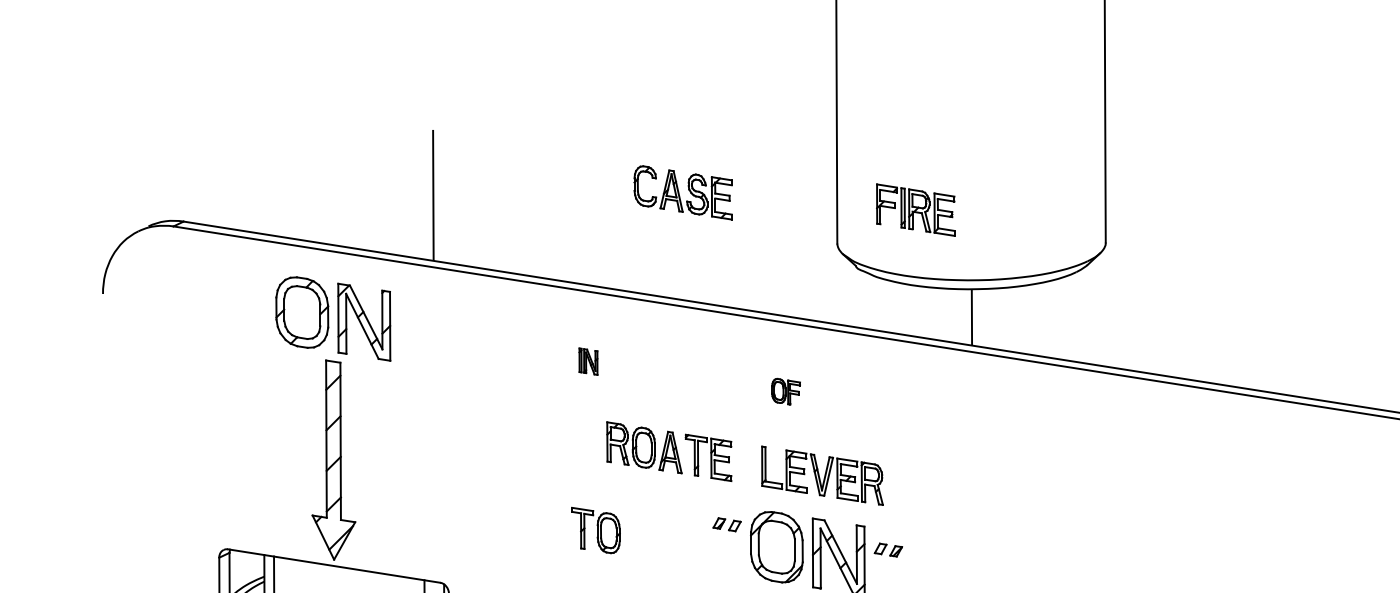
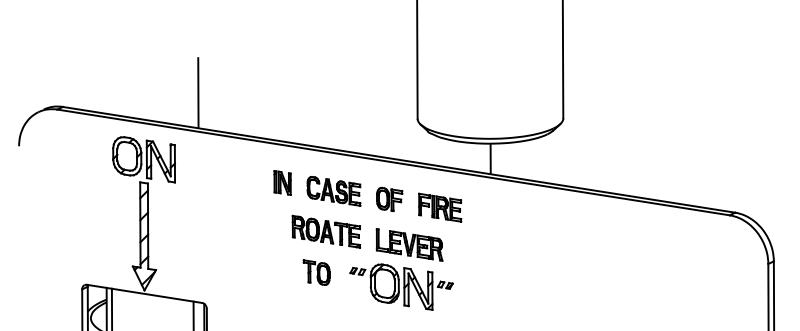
part: (682, 193) -> (333, 191), moved
part: (916, 209) -> (440, 207), moved
part: (588, 360) -> (282, 182), size x1.67
part: (785, 390) -> (389, 198), size x1.67
part: (595, 530) -> (316, 272), moved

